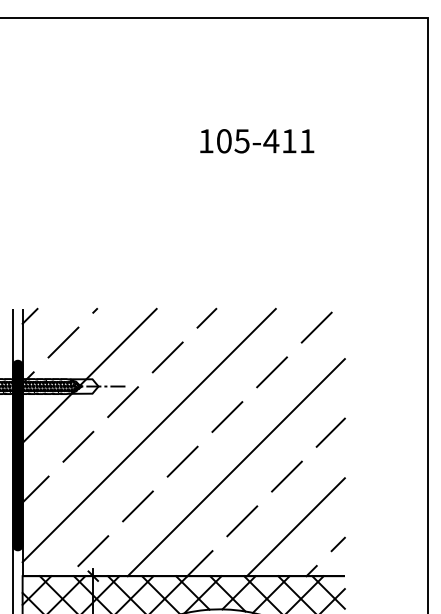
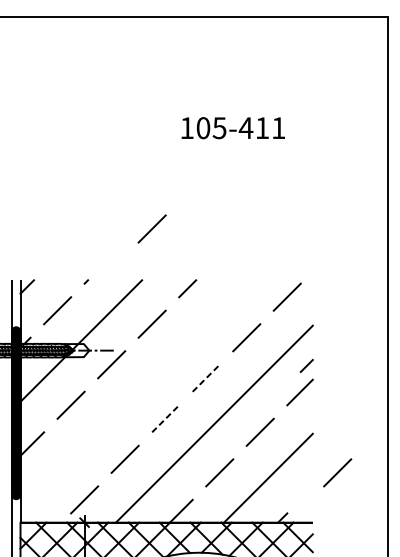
line: (167, 252) -> (151, 229), added
line: (227, 416) -> (206, 377), solid -> dashed
line: (148, 435) -> (134, 395), removed
line: (183, 461) -> (166, 418), solid -> dashed
line: (372, 521) -> (337, 473), added
line: (337, 544) -> (306, 366), moved

